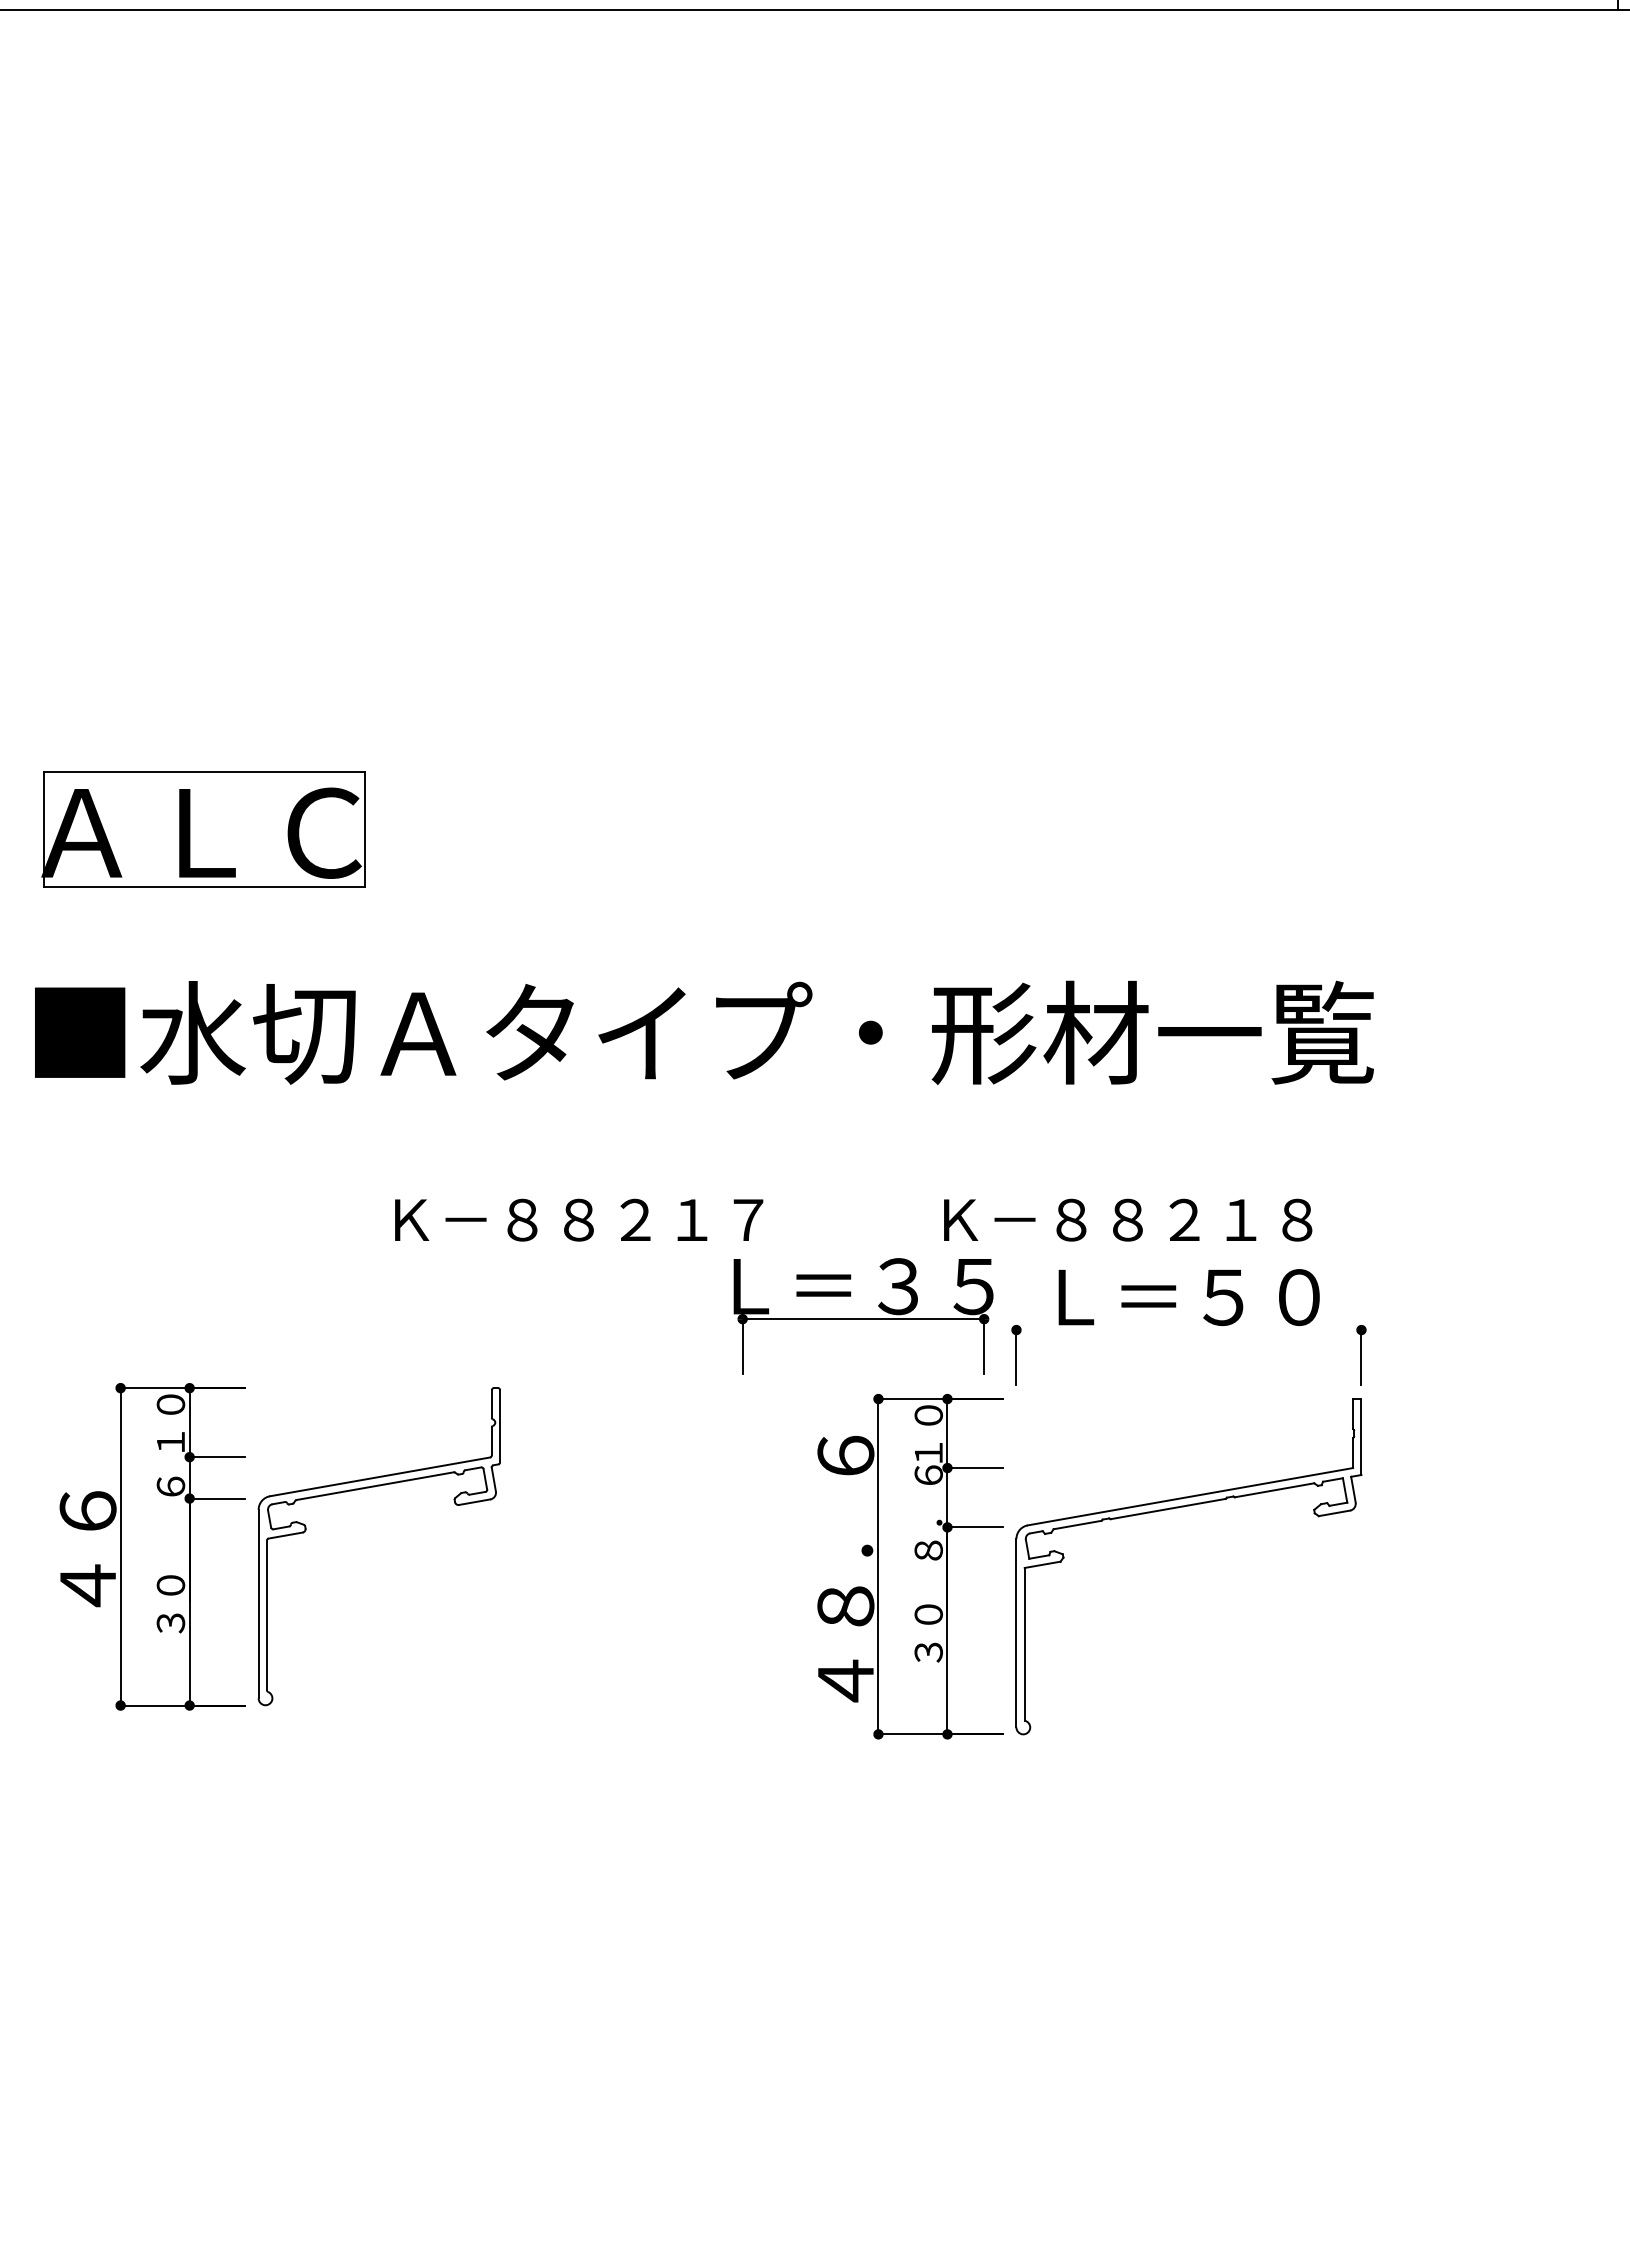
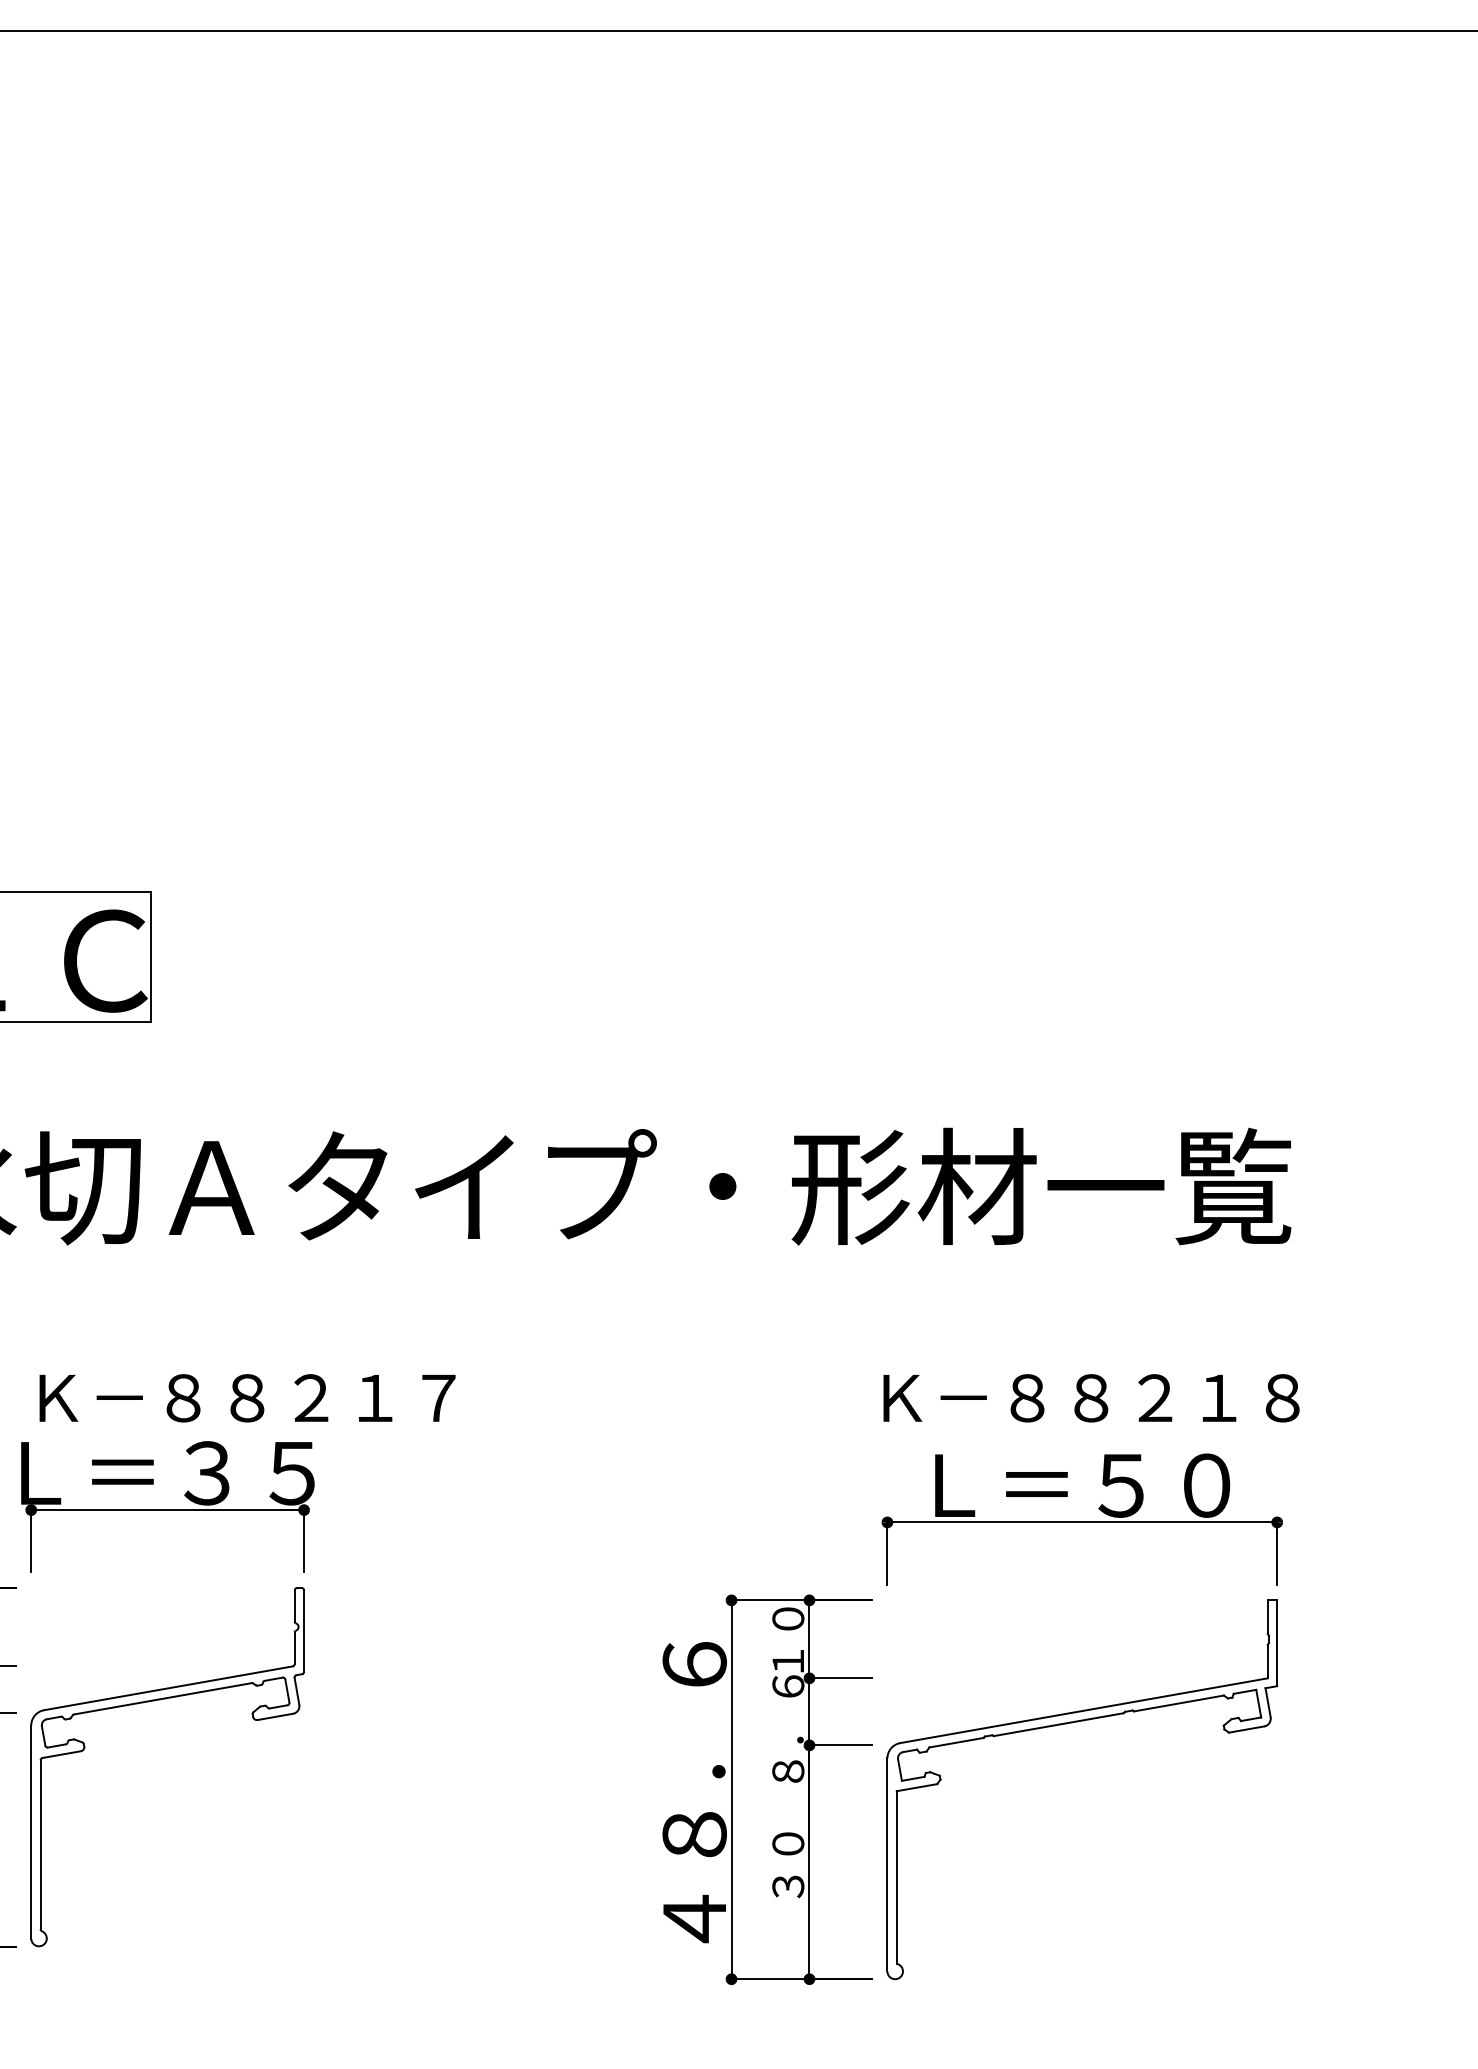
text: (579, 1219) -> (248, 1397), moved
text: (1128, 1219) -> (1091, 1397), moved
part: (863, 1316) -> (167, 1507), moved
line: (1188, 1330) -> (1081, 1522), added

